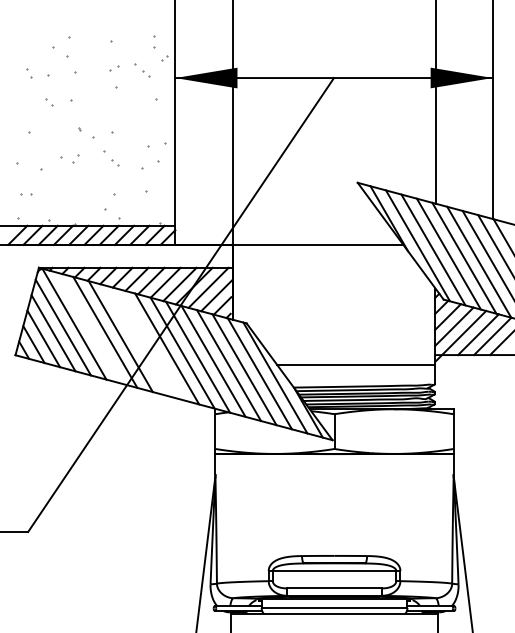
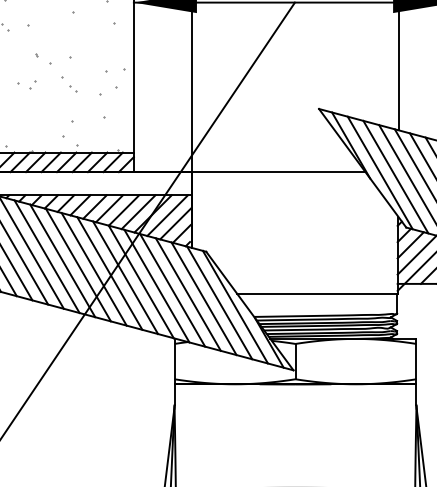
line: (89, 327) -> (46, 255), added
line: (136, 340) -> (94, 269), added
line: (151, 344) -> (109, 273), added

